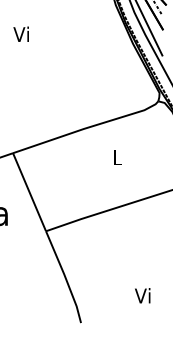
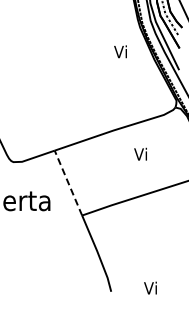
text: (21, 33) -> (120, 51), moved
text: (116, 156) -> (140, 153), L -> Vi
line: (29, 191) -> (68, 182), solid -> dashed
text: (142, 294) -> (150, 287), moved

